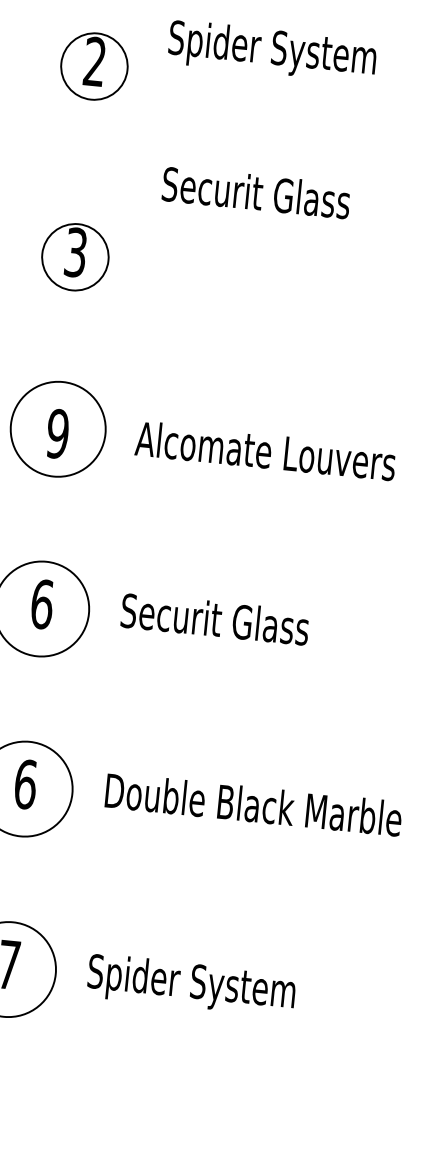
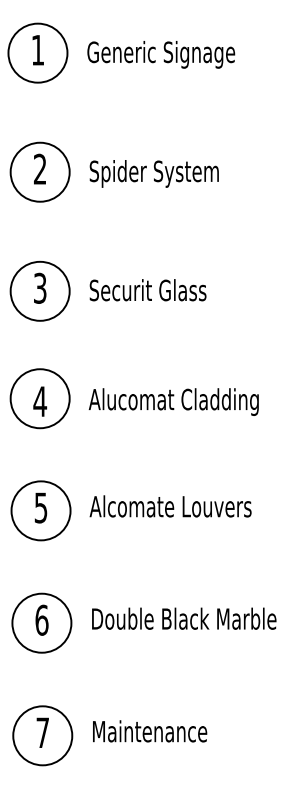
text: (271, 50) -> (153, 173), moved
circle: (93, 65) -> (39, 171), size x1.43
text: (255, 193) -> (147, 290), moved
circle: (74, 255) -> (39, 290), size x1.43
text: (58, 433) -> (40, 401), 9 -> 4
text: (285, 456) -> (182, 401), Alcomate Louvers -> Alucomat Cladding
text: (41, 603) -> (40, 507), 6 -> 5
text: (249, 622) -> (170, 506), Securit Glass -> Alcomate Louvers
text: (190, 985) -> (156, 734), Spider System -> Maintenance

